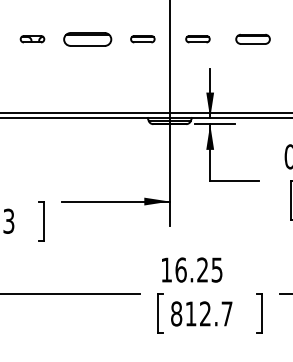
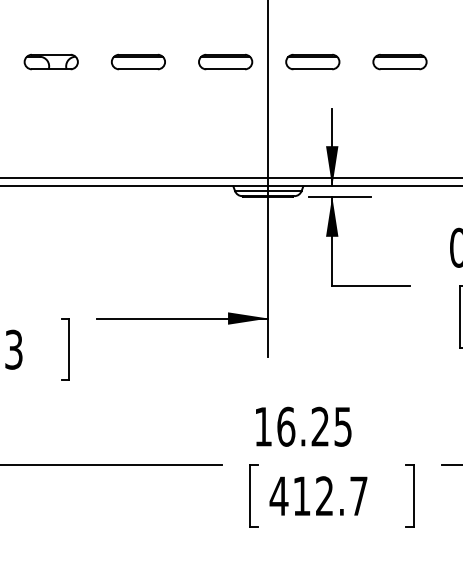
part: (32, 38) -> (51, 60), size x1.43
part: (87, 38) -> (138, 60), size x0.71
part: (142, 38) -> (225, 60), size x1.43
part: (197, 38) -> (312, 60), size x1.43
text: (176, 313) -> (278, 495), 812.7 -> 412.7

